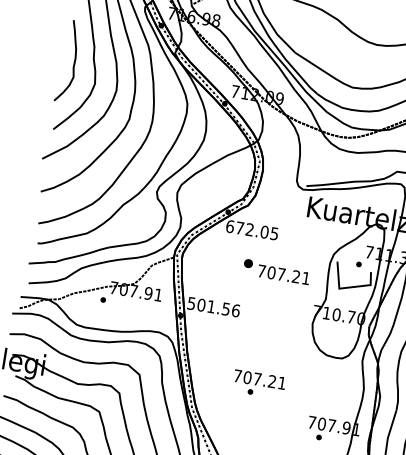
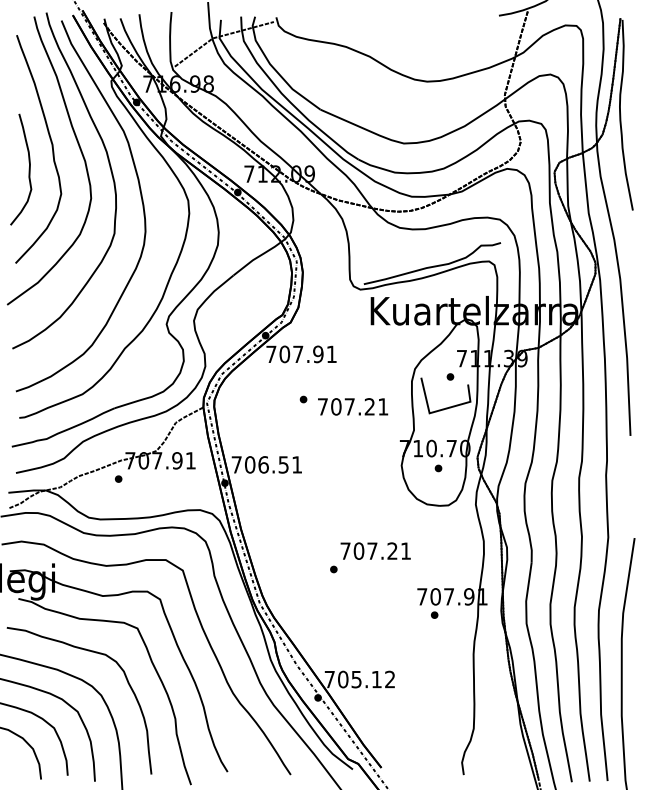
text: (252, 230) -> (301, 354), 672.05 -> 707.91
part: (248, 263) -> (303, 399), size x0.62
text: (213, 306) -> (266, 464), 501.56 -> 706.51
part: (339, 330) -> (438, 468), added
text: (259, 379) -> (375, 550), moved

